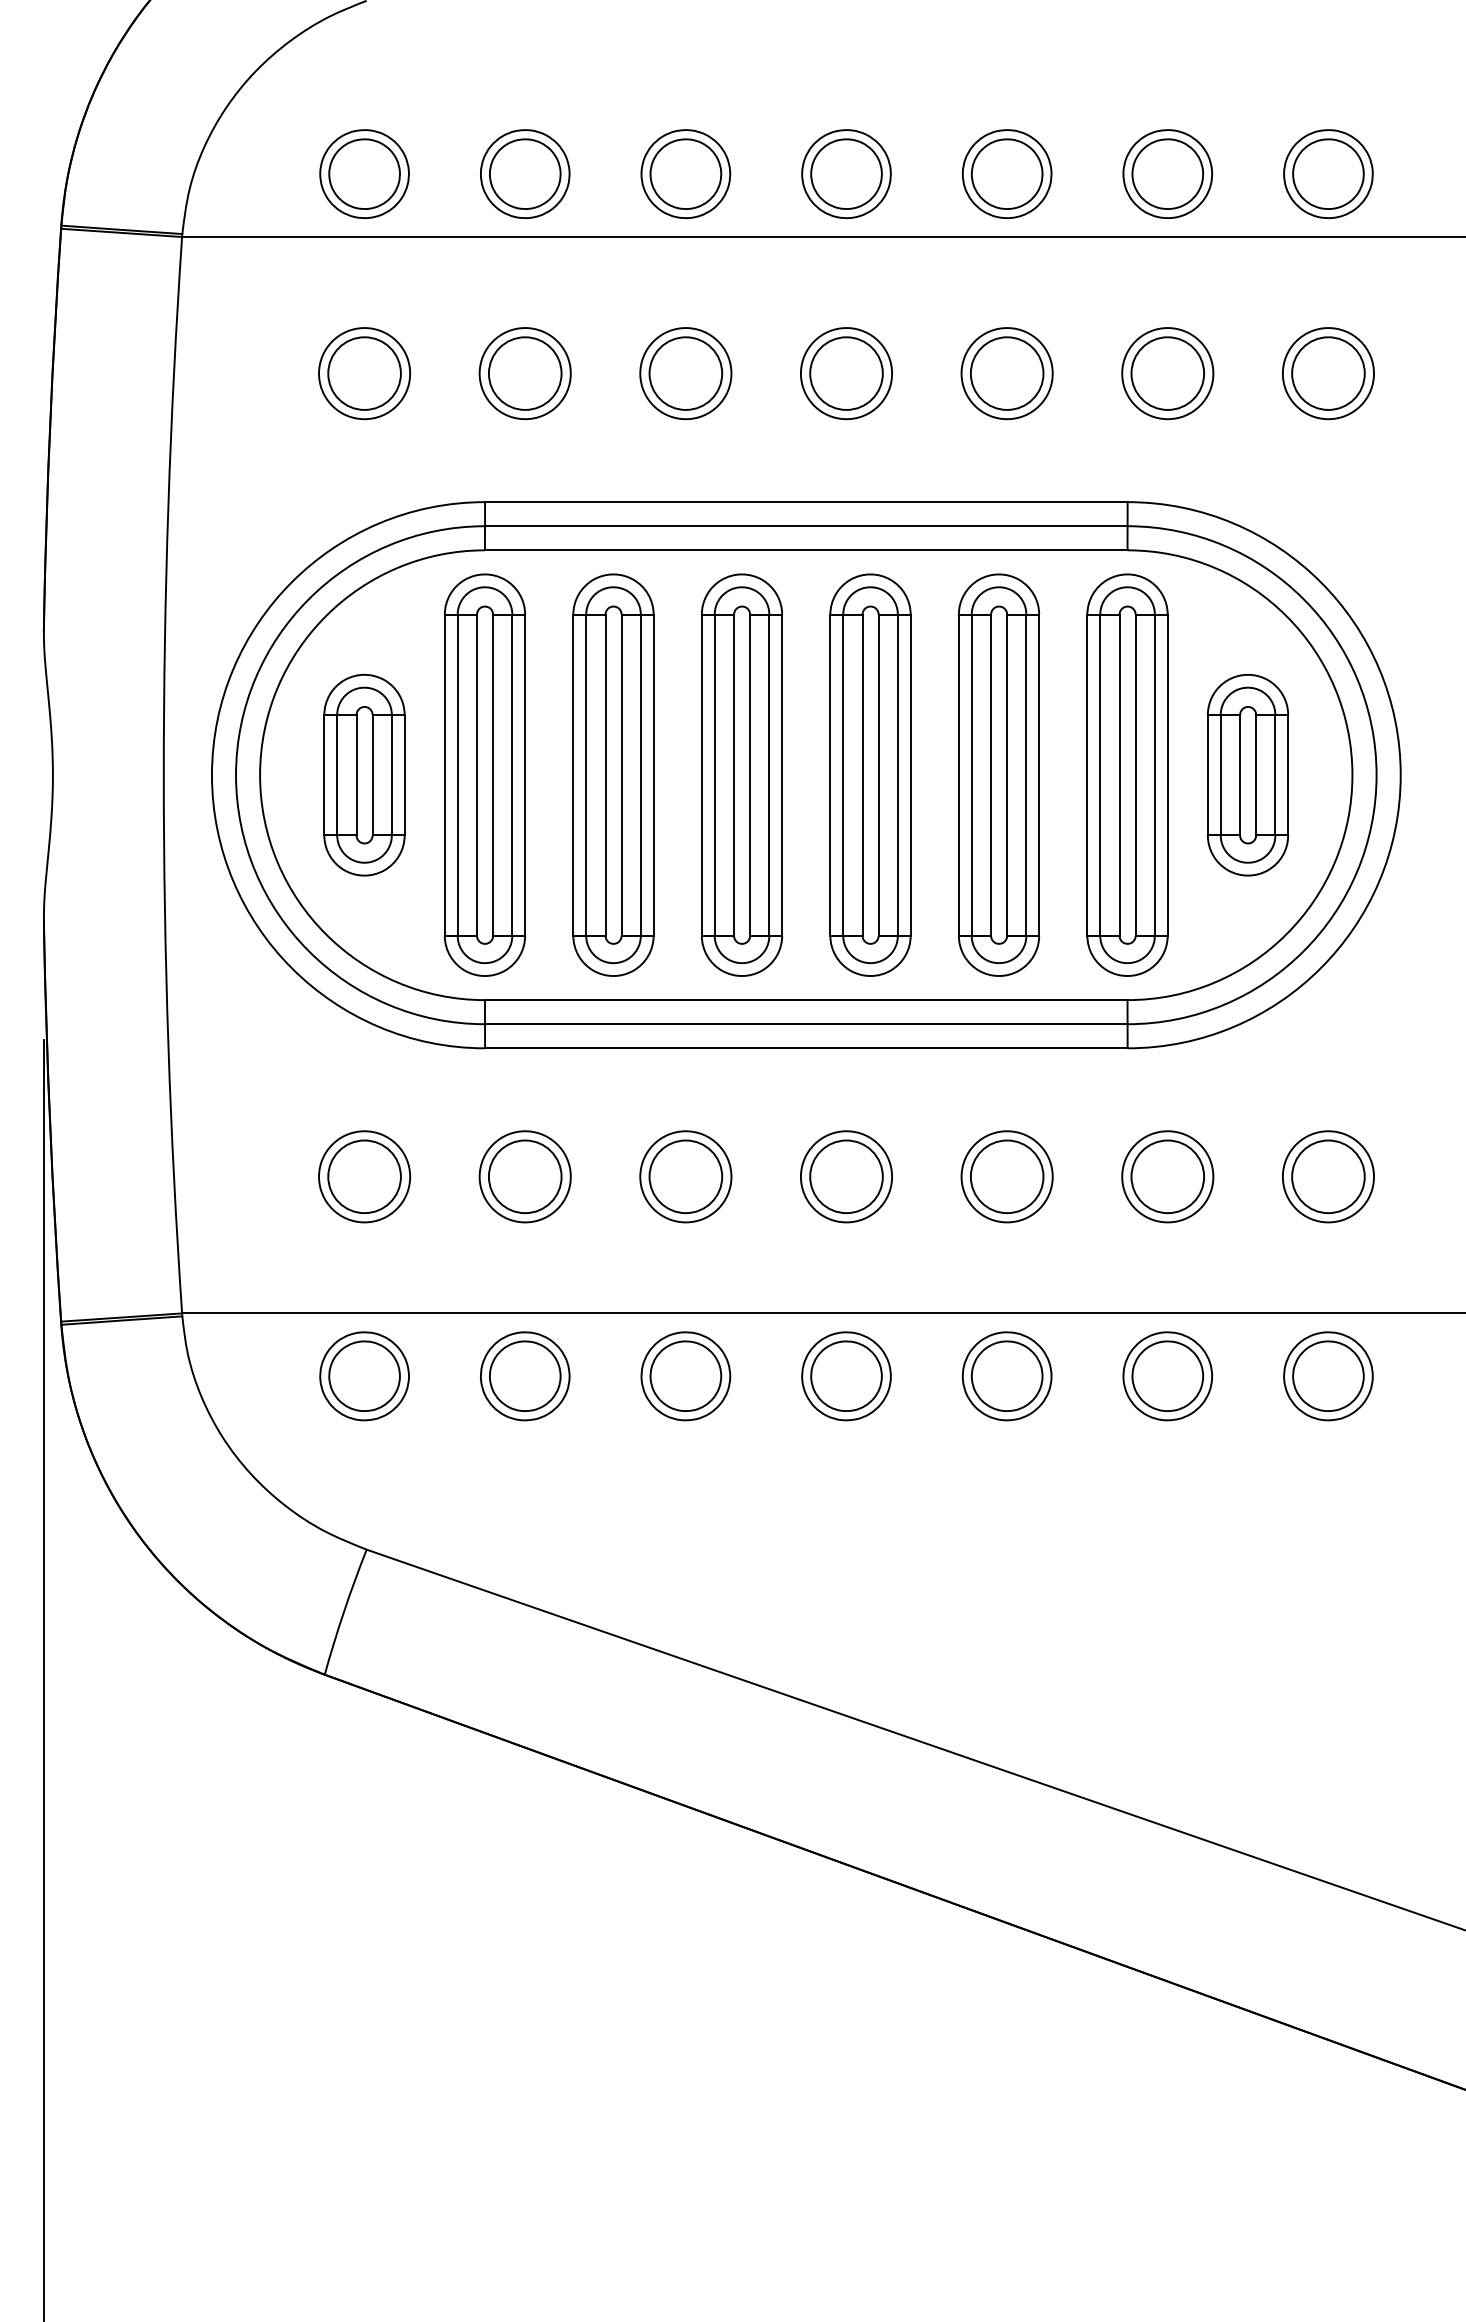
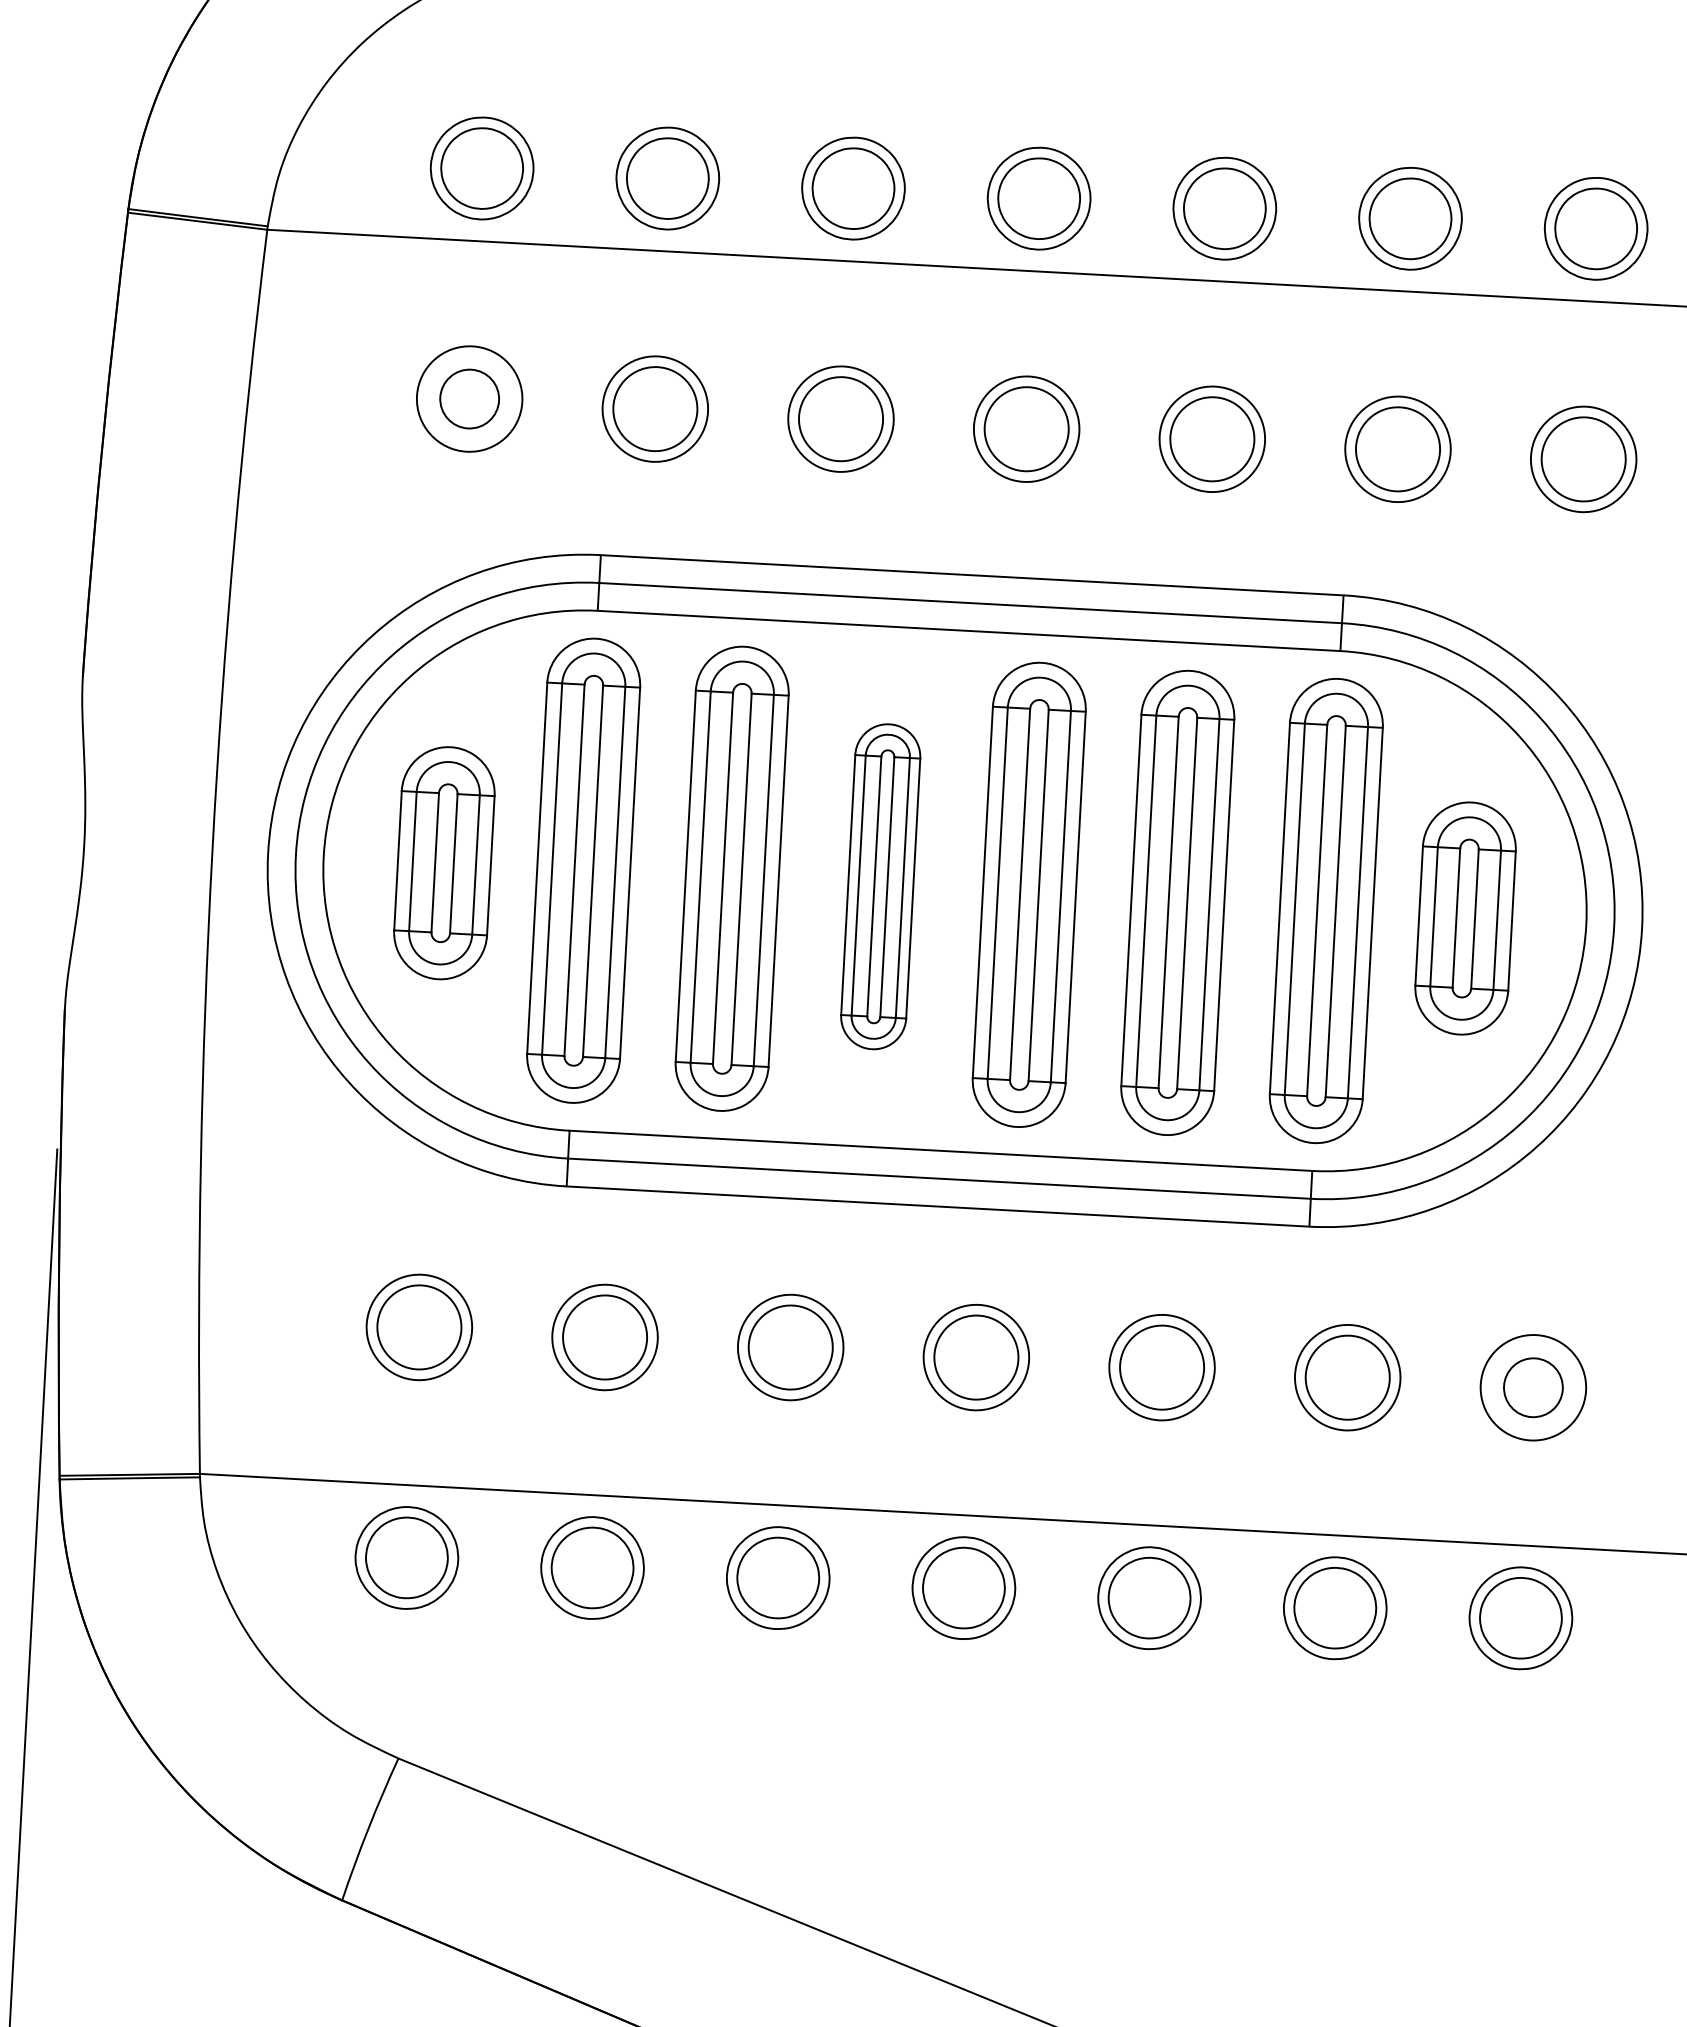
circle: (364, 373) -> (469, 398), size x0.7
part: (741, 774) -> (880, 886), size x0.7
circle: (1328, 1176) -> (1533, 1387), size x0.7

